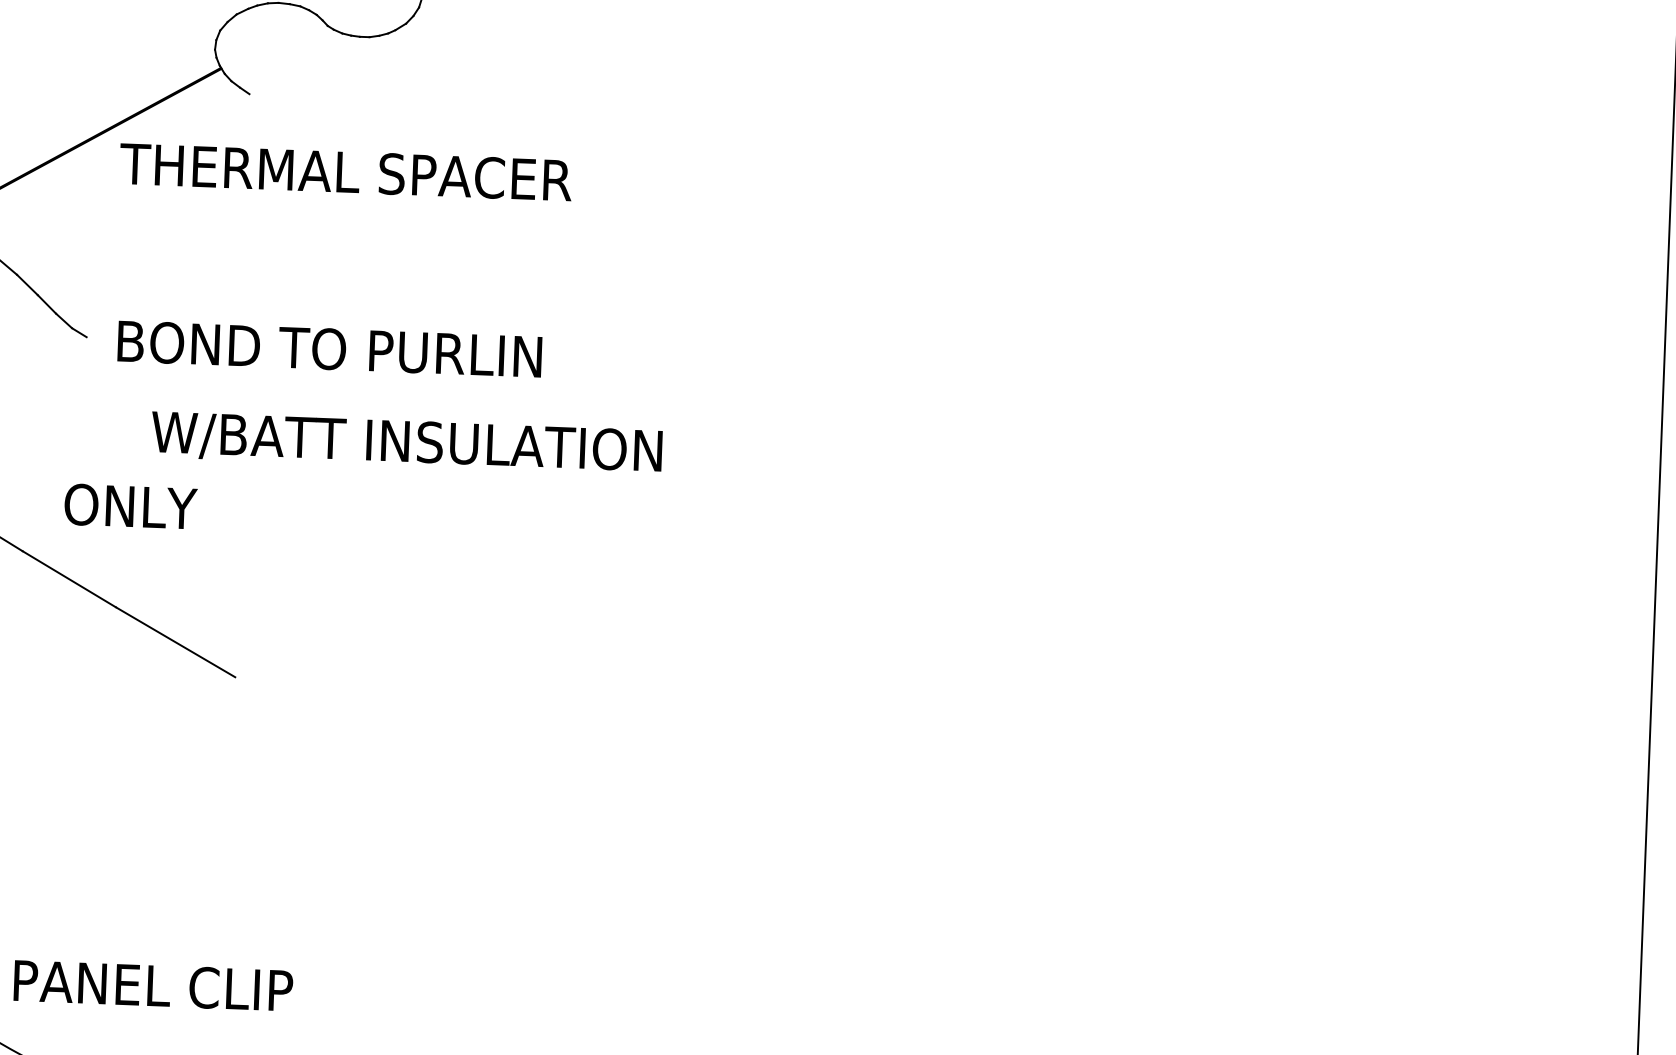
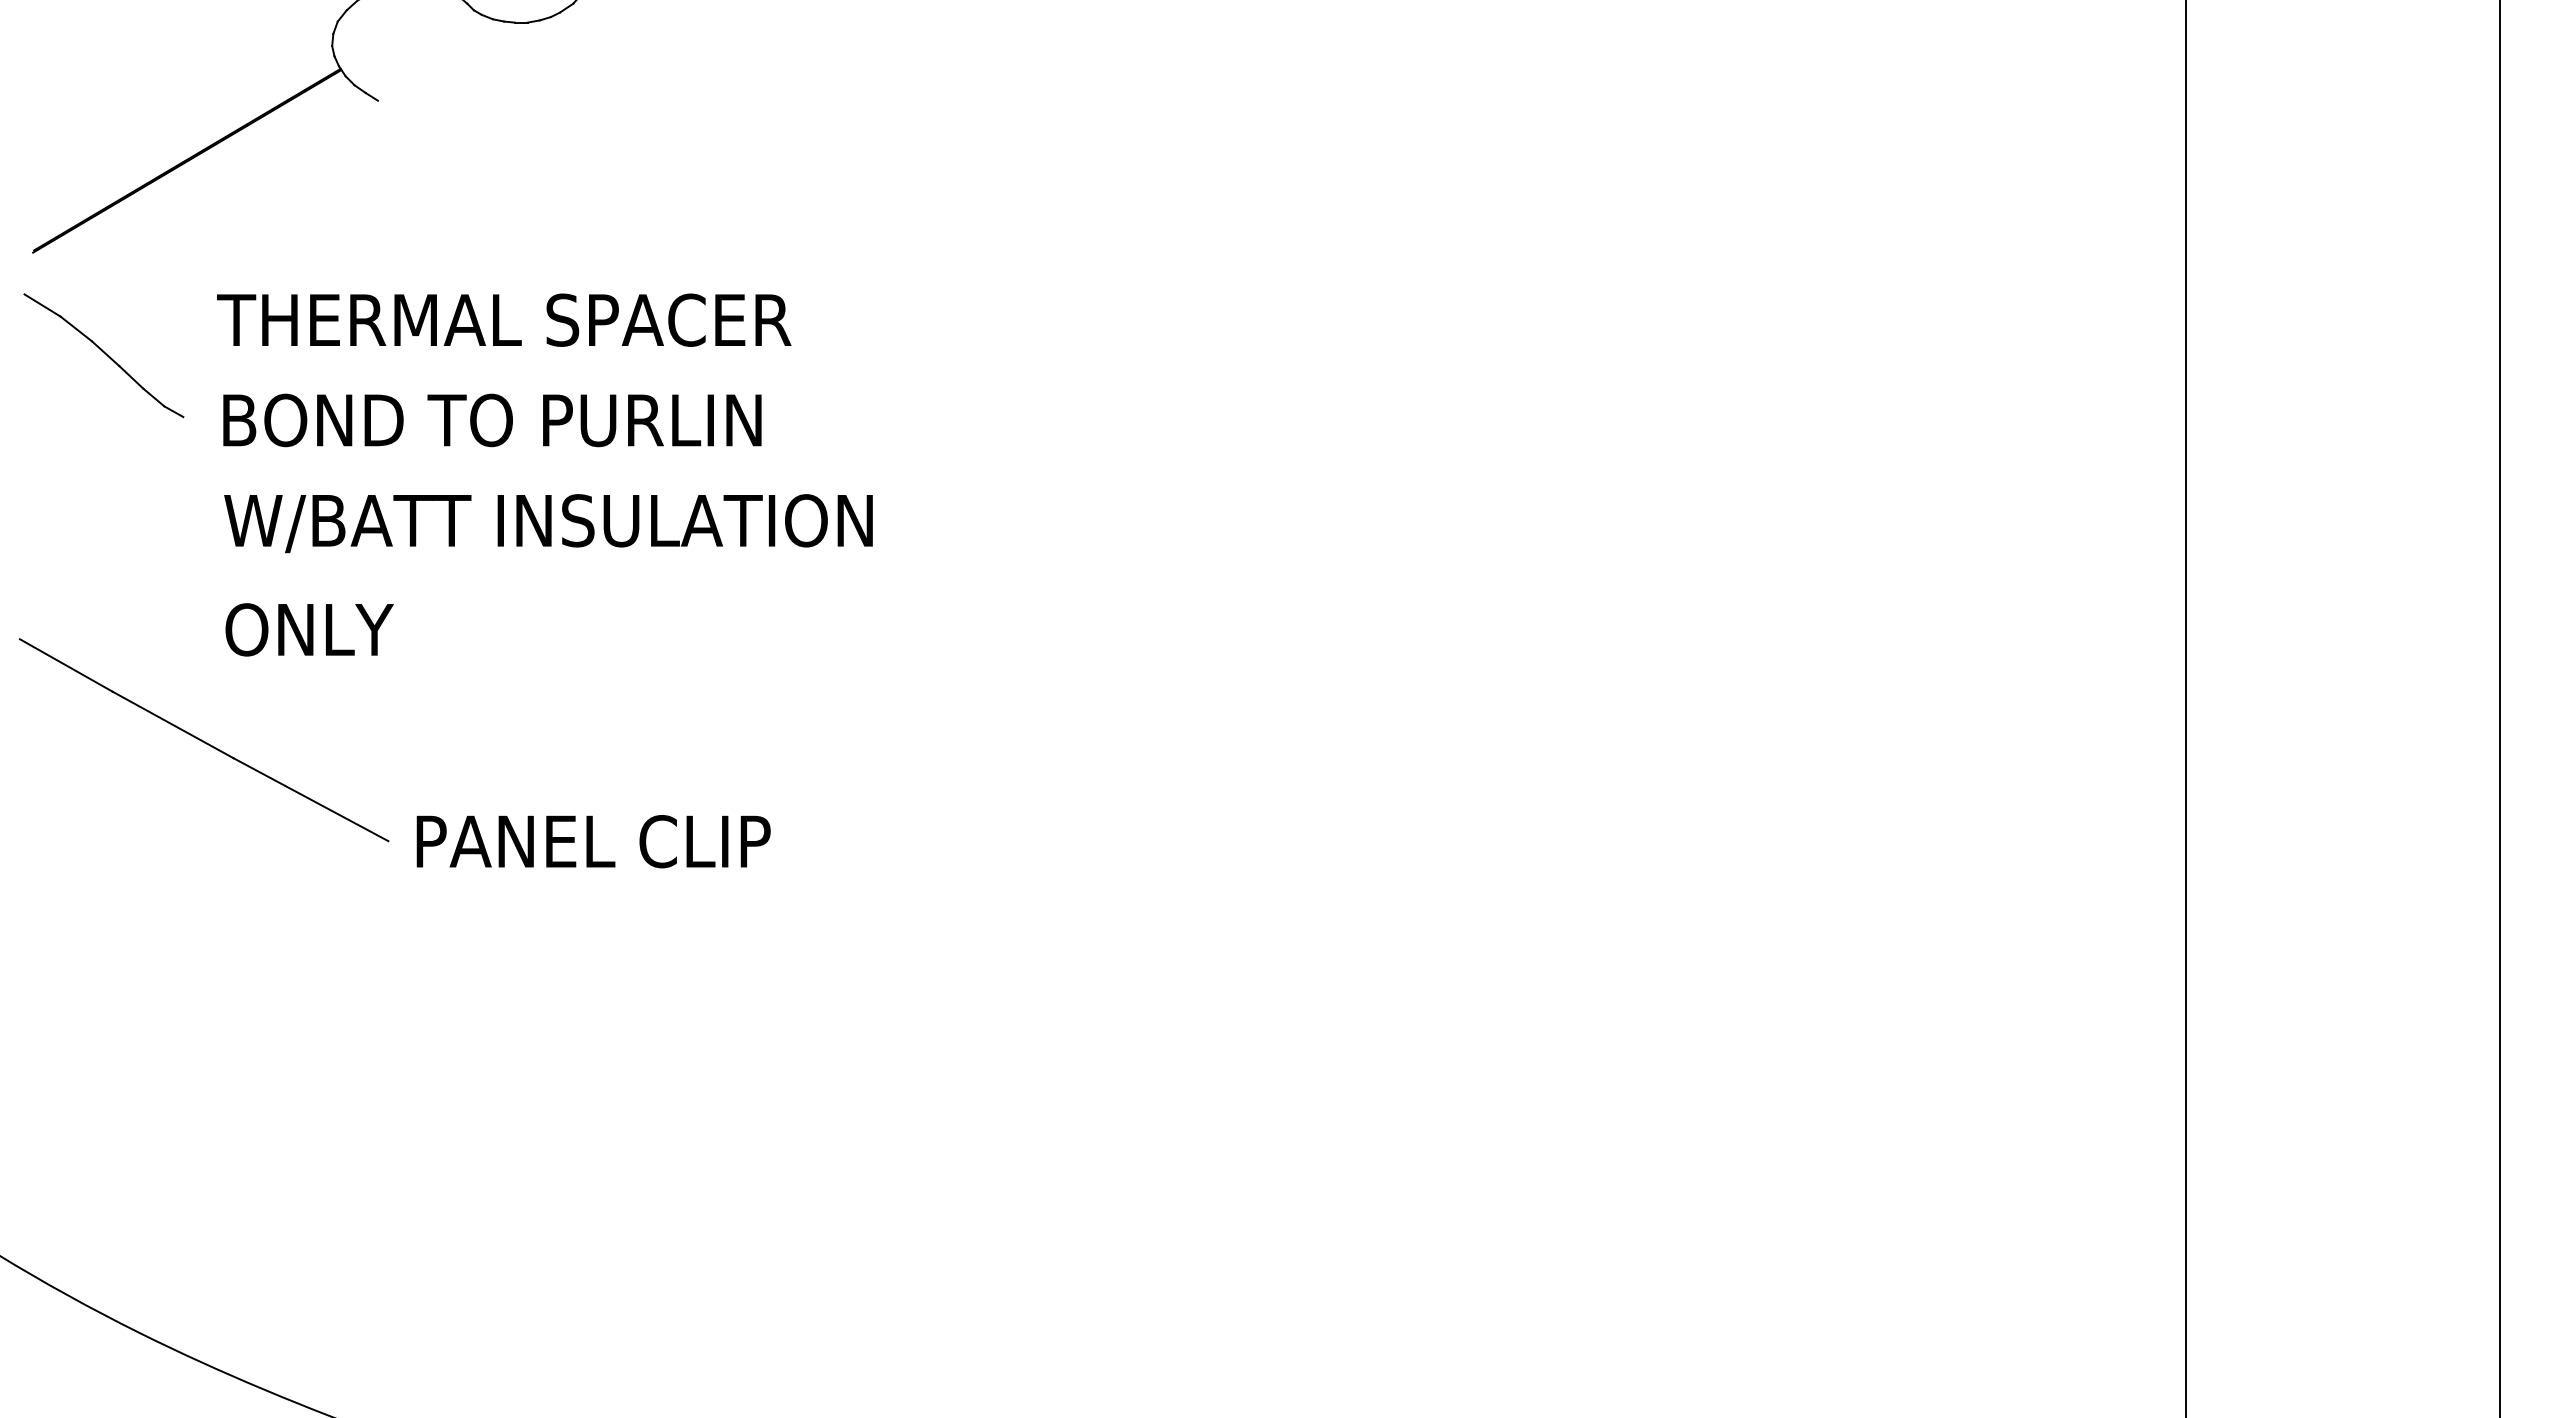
text: (346, 171) -> (504, 319), moved
text: (406, 443) -> (548, 523), moved
text: (130, 506) -> (309, 629), moved
text: (153, 985) -> (593, 841), moved

